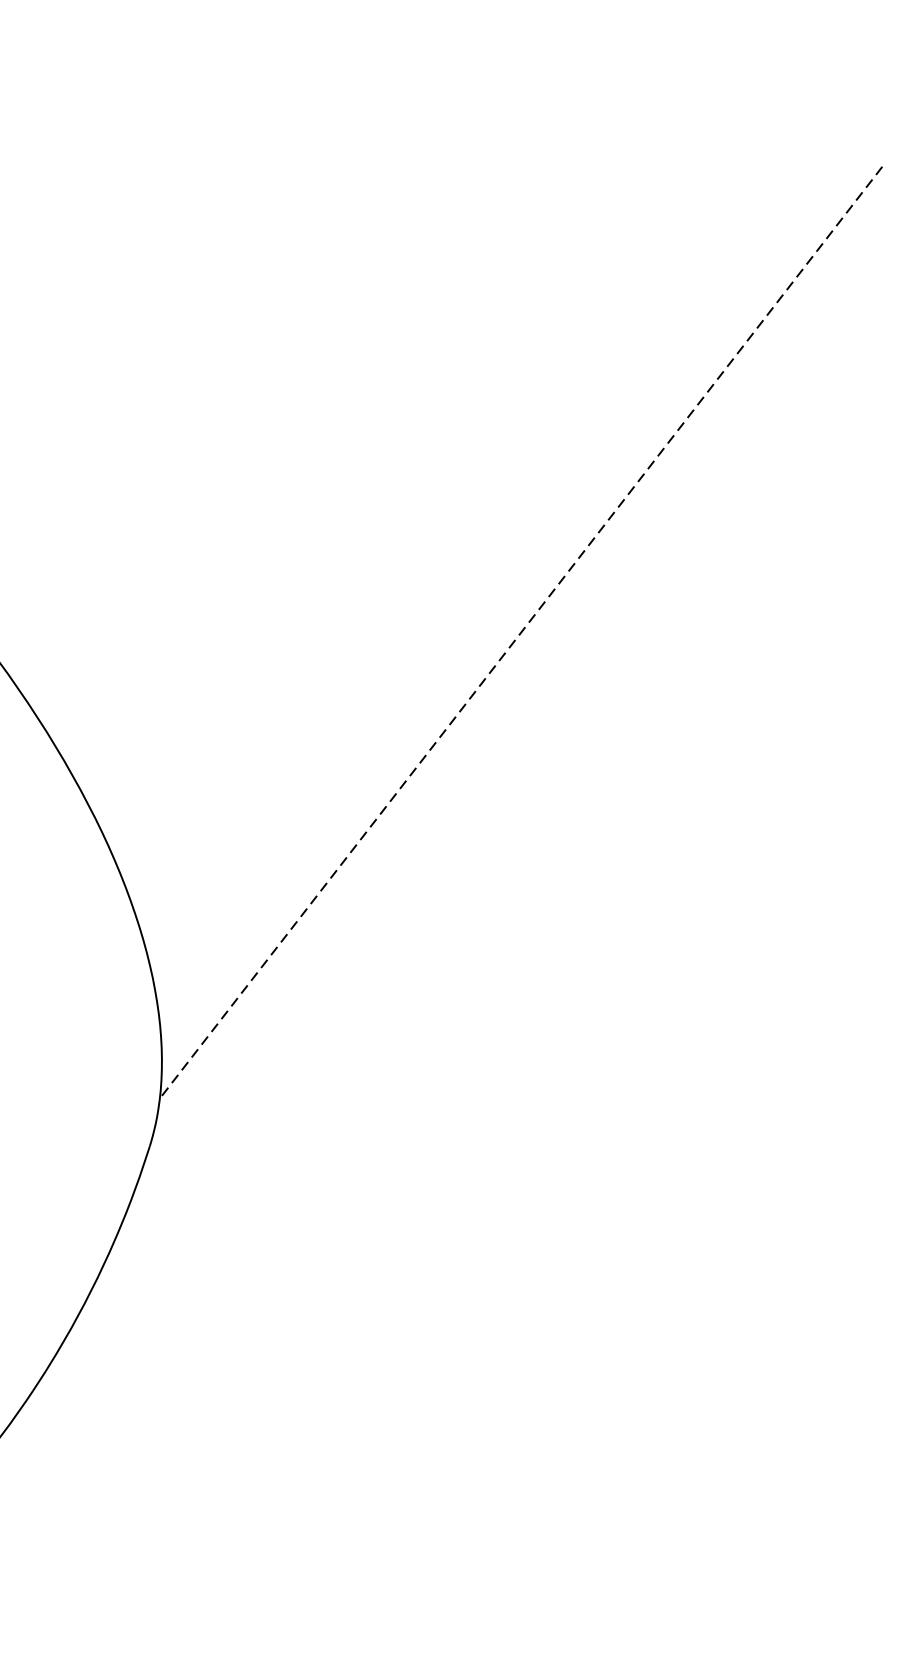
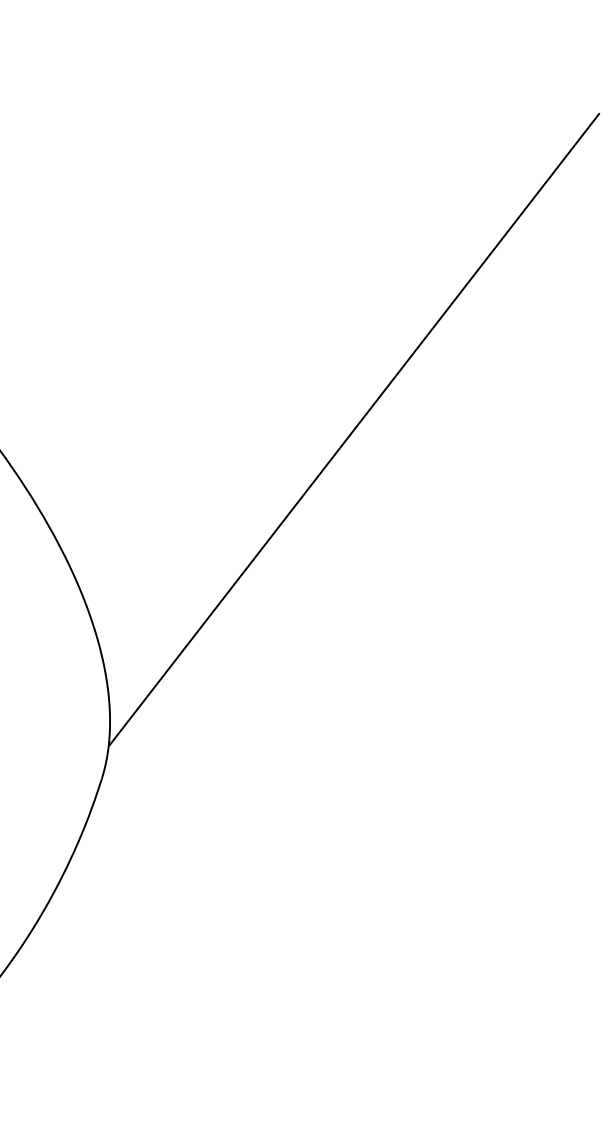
line: (521, 632) -> (354, 429), dashed -> solid

